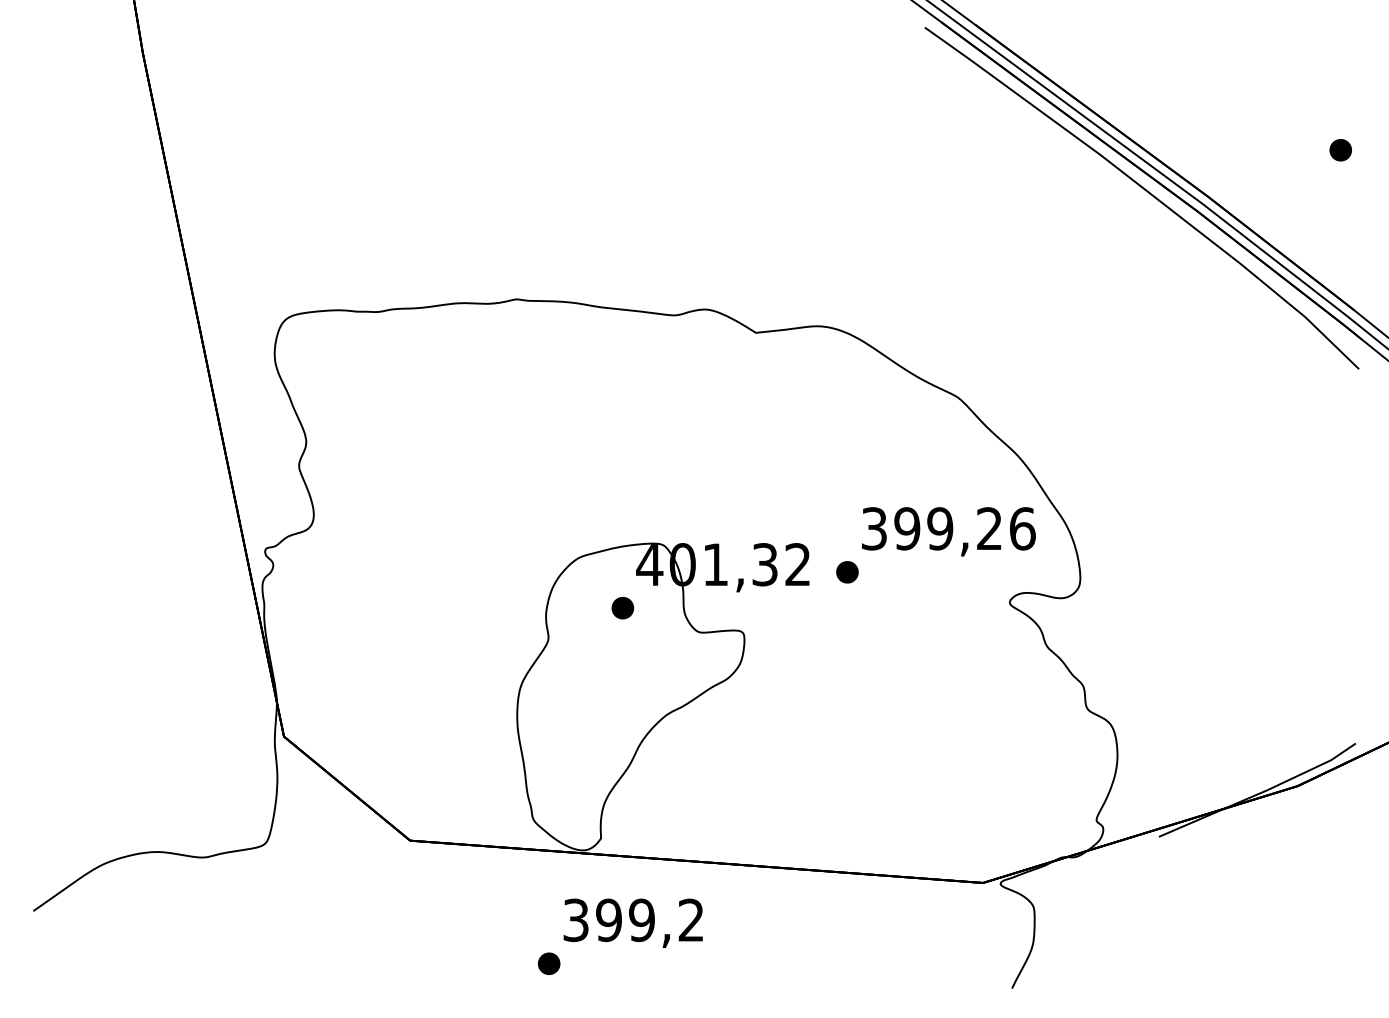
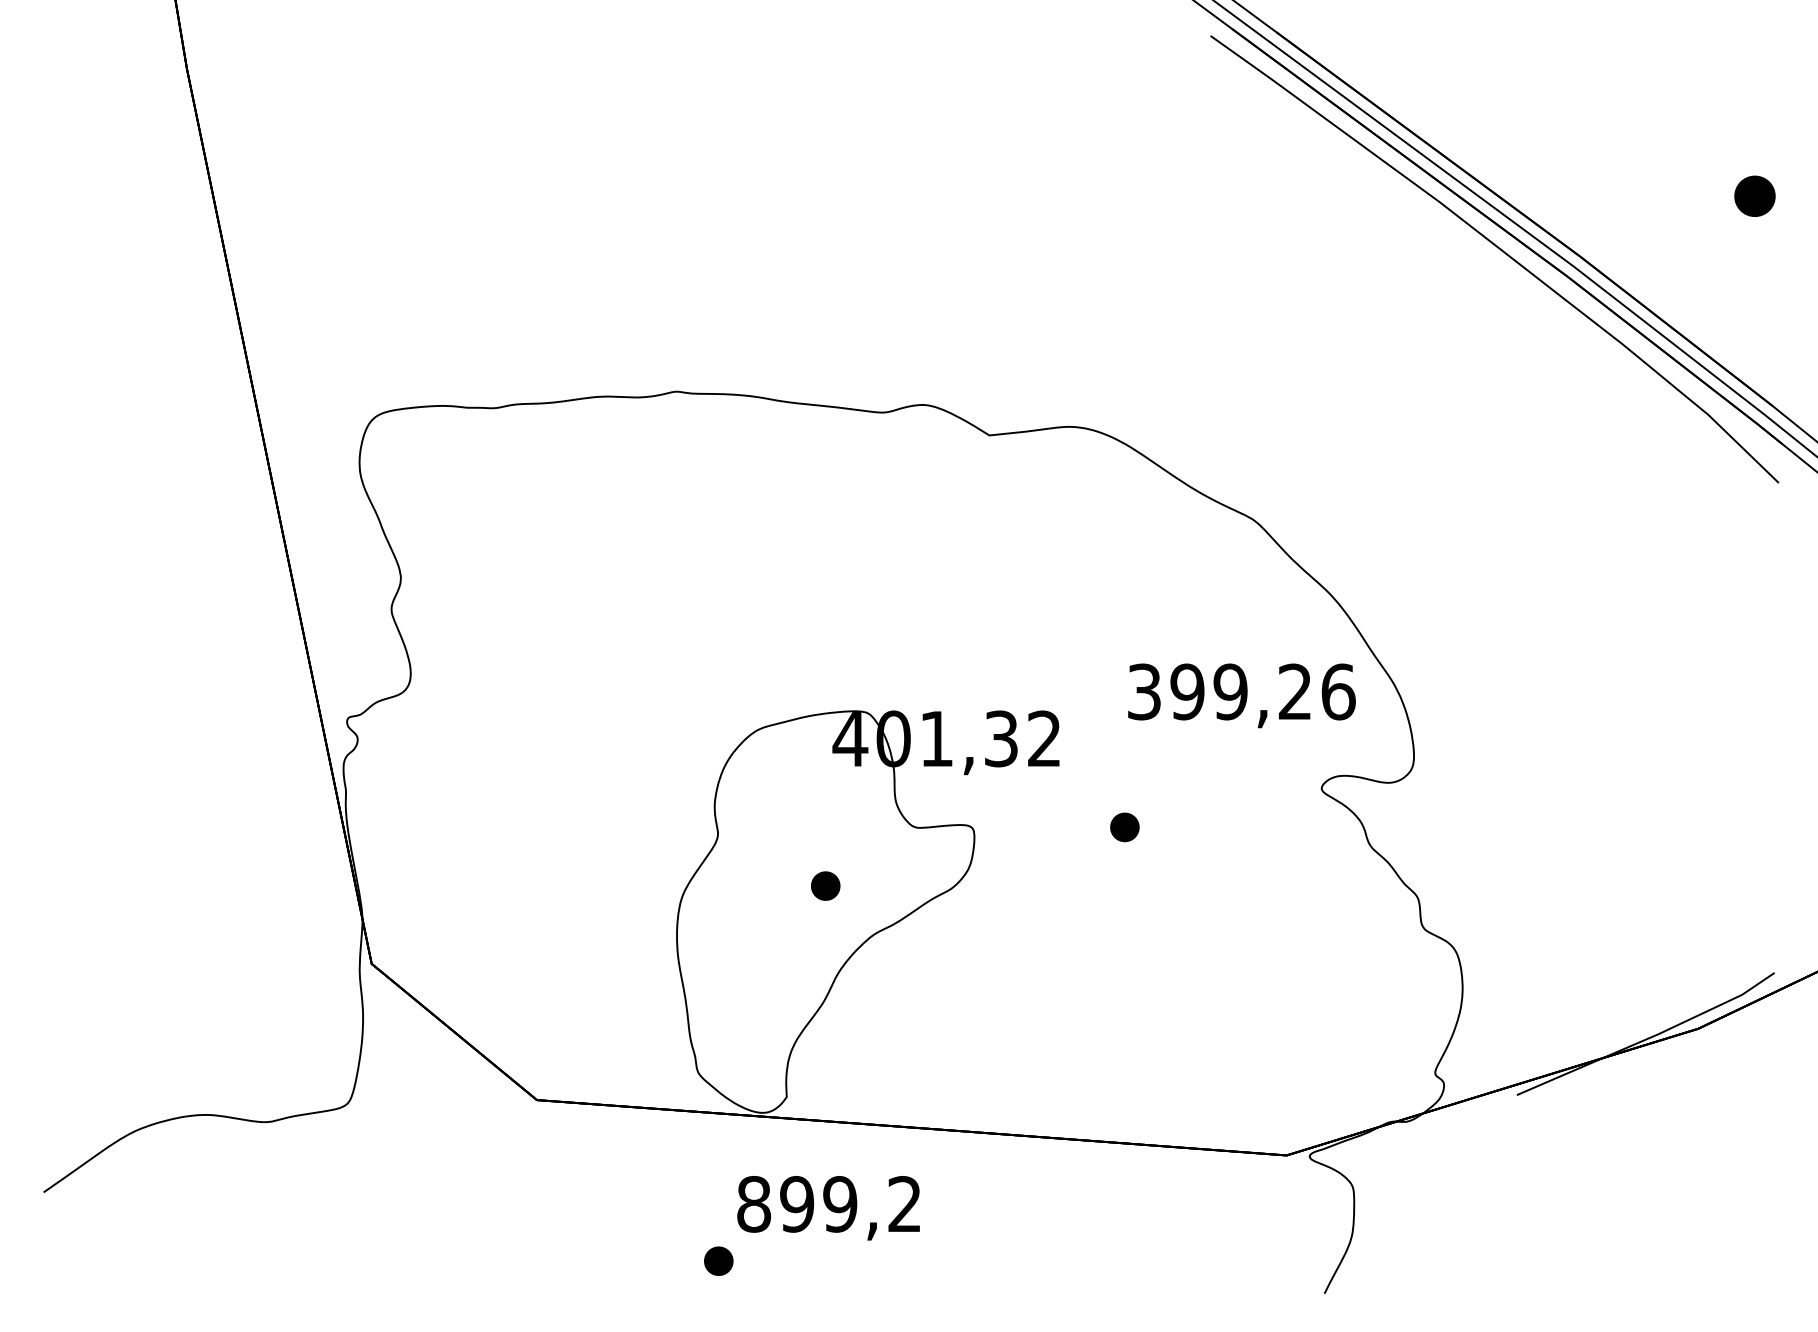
part: (1340, 150) -> (1754, 196), size x1.4
part: (847, 572) -> (1124, 827), moved
part: (622, 608) -> (825, 886), moved
text: (576, 920) -> (754, 1204), 399,2 -> 899,2

